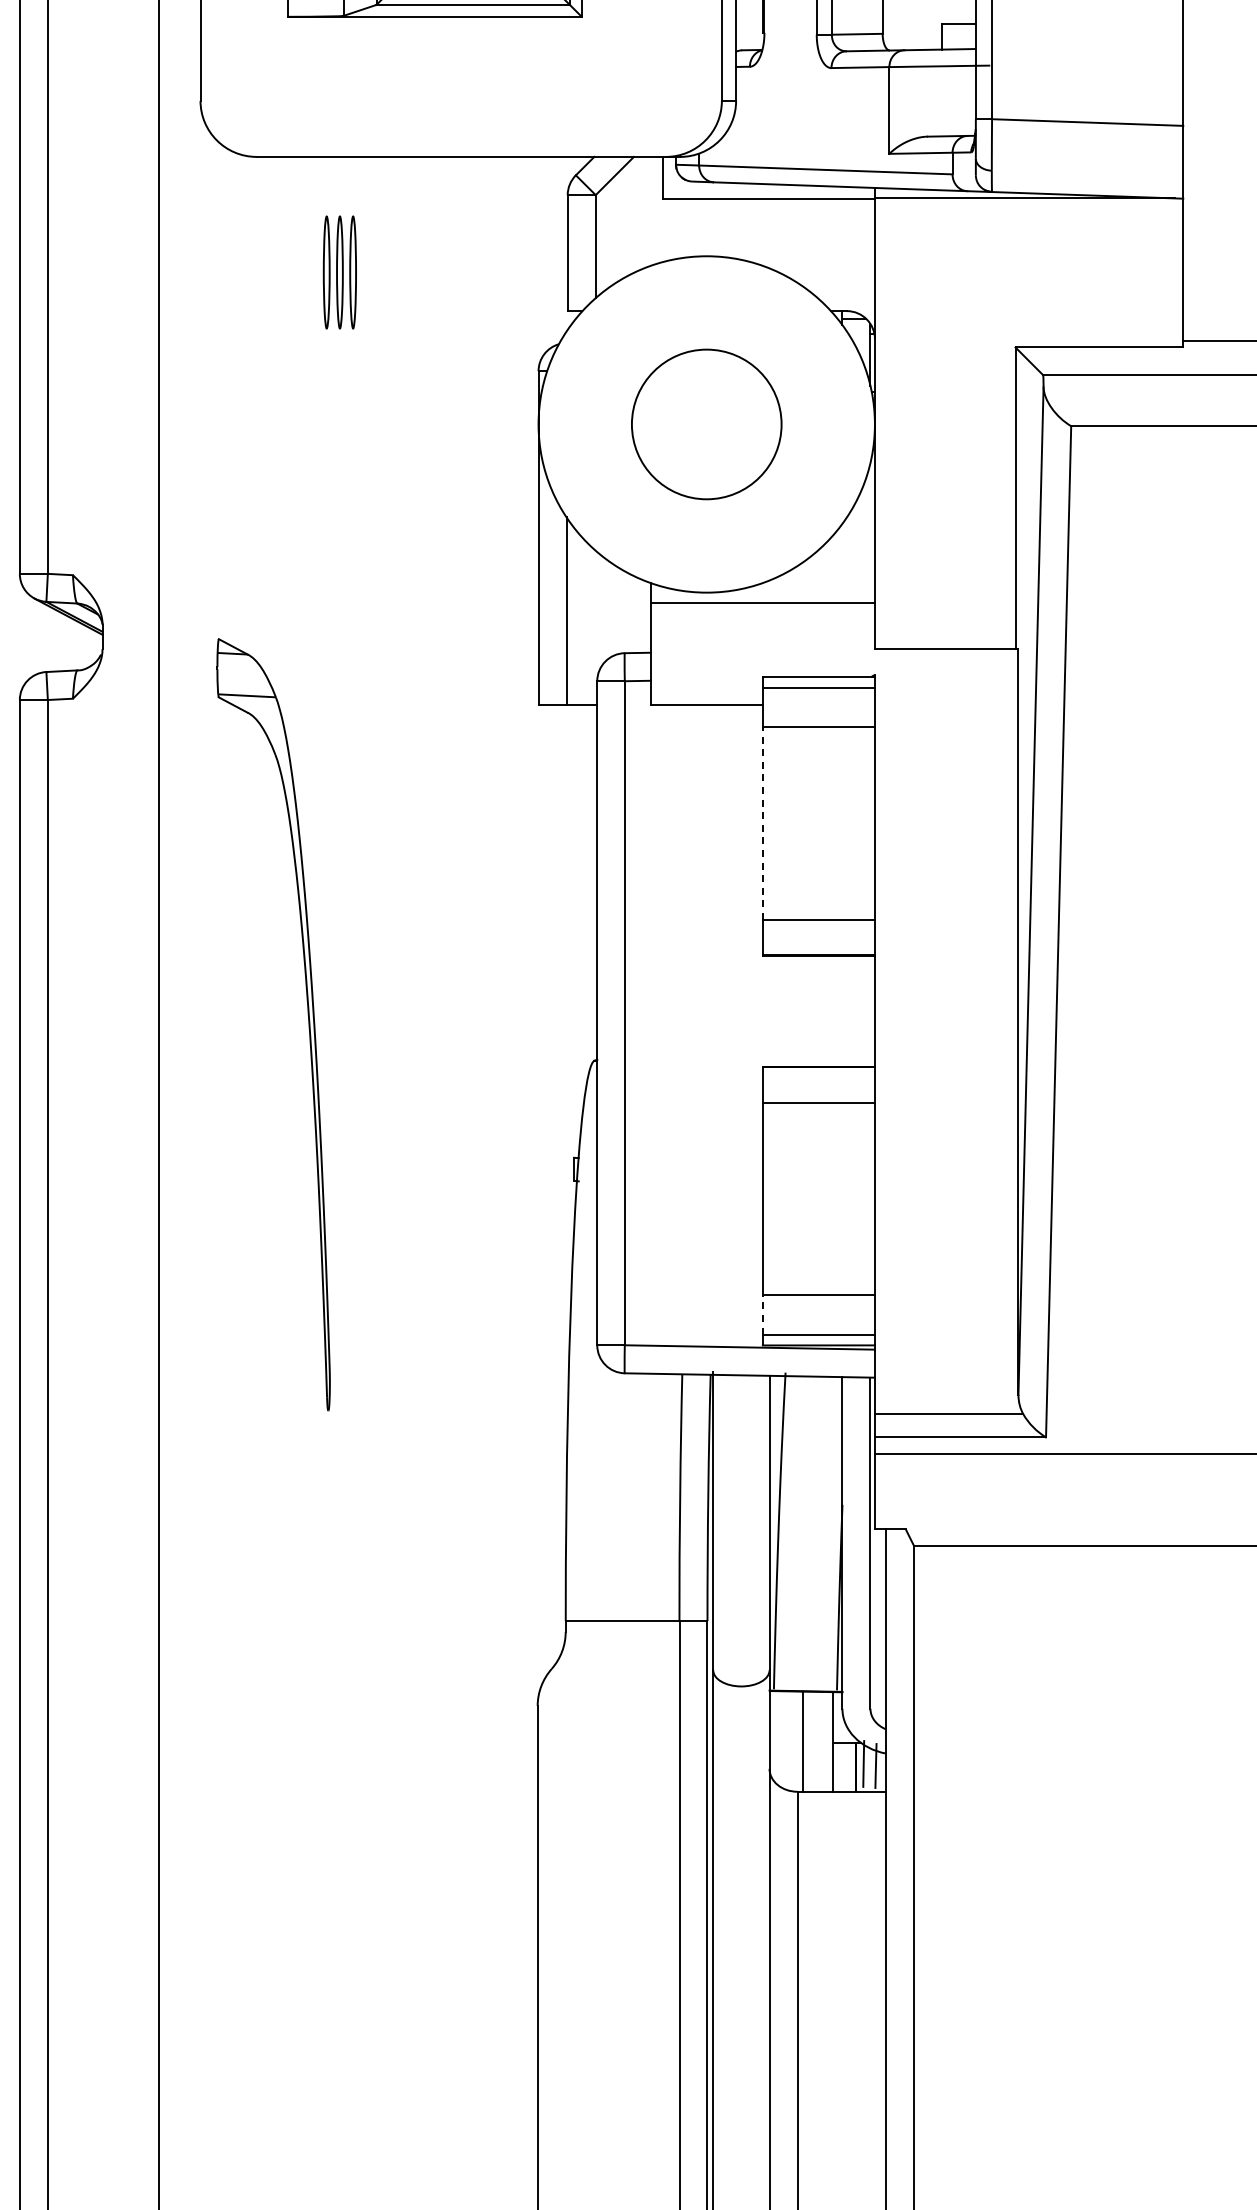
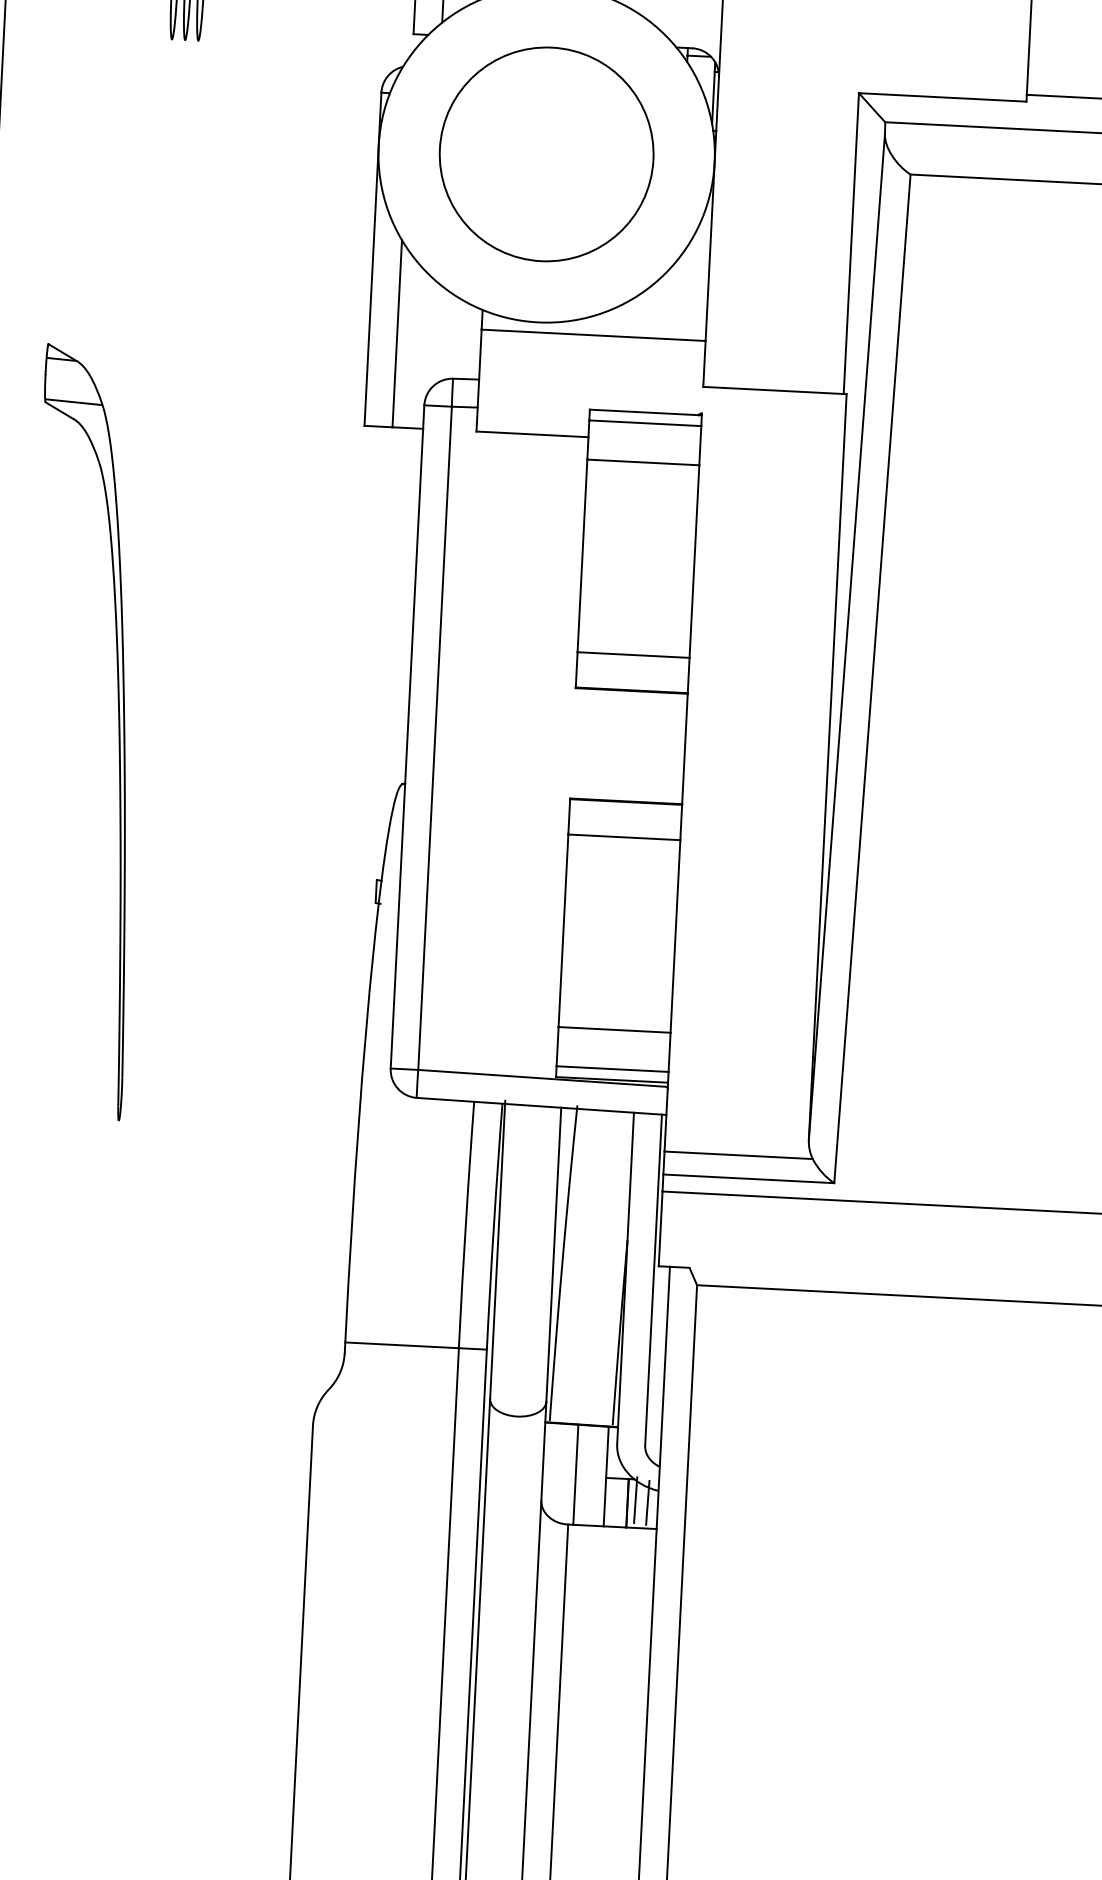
circle: (706, 424) -> (546, 154), size x1.43
line: (762, 823) -> (582, 555), dashed -> solid
line: (762, 1315) -> (557, 1047), dashed -> solid

